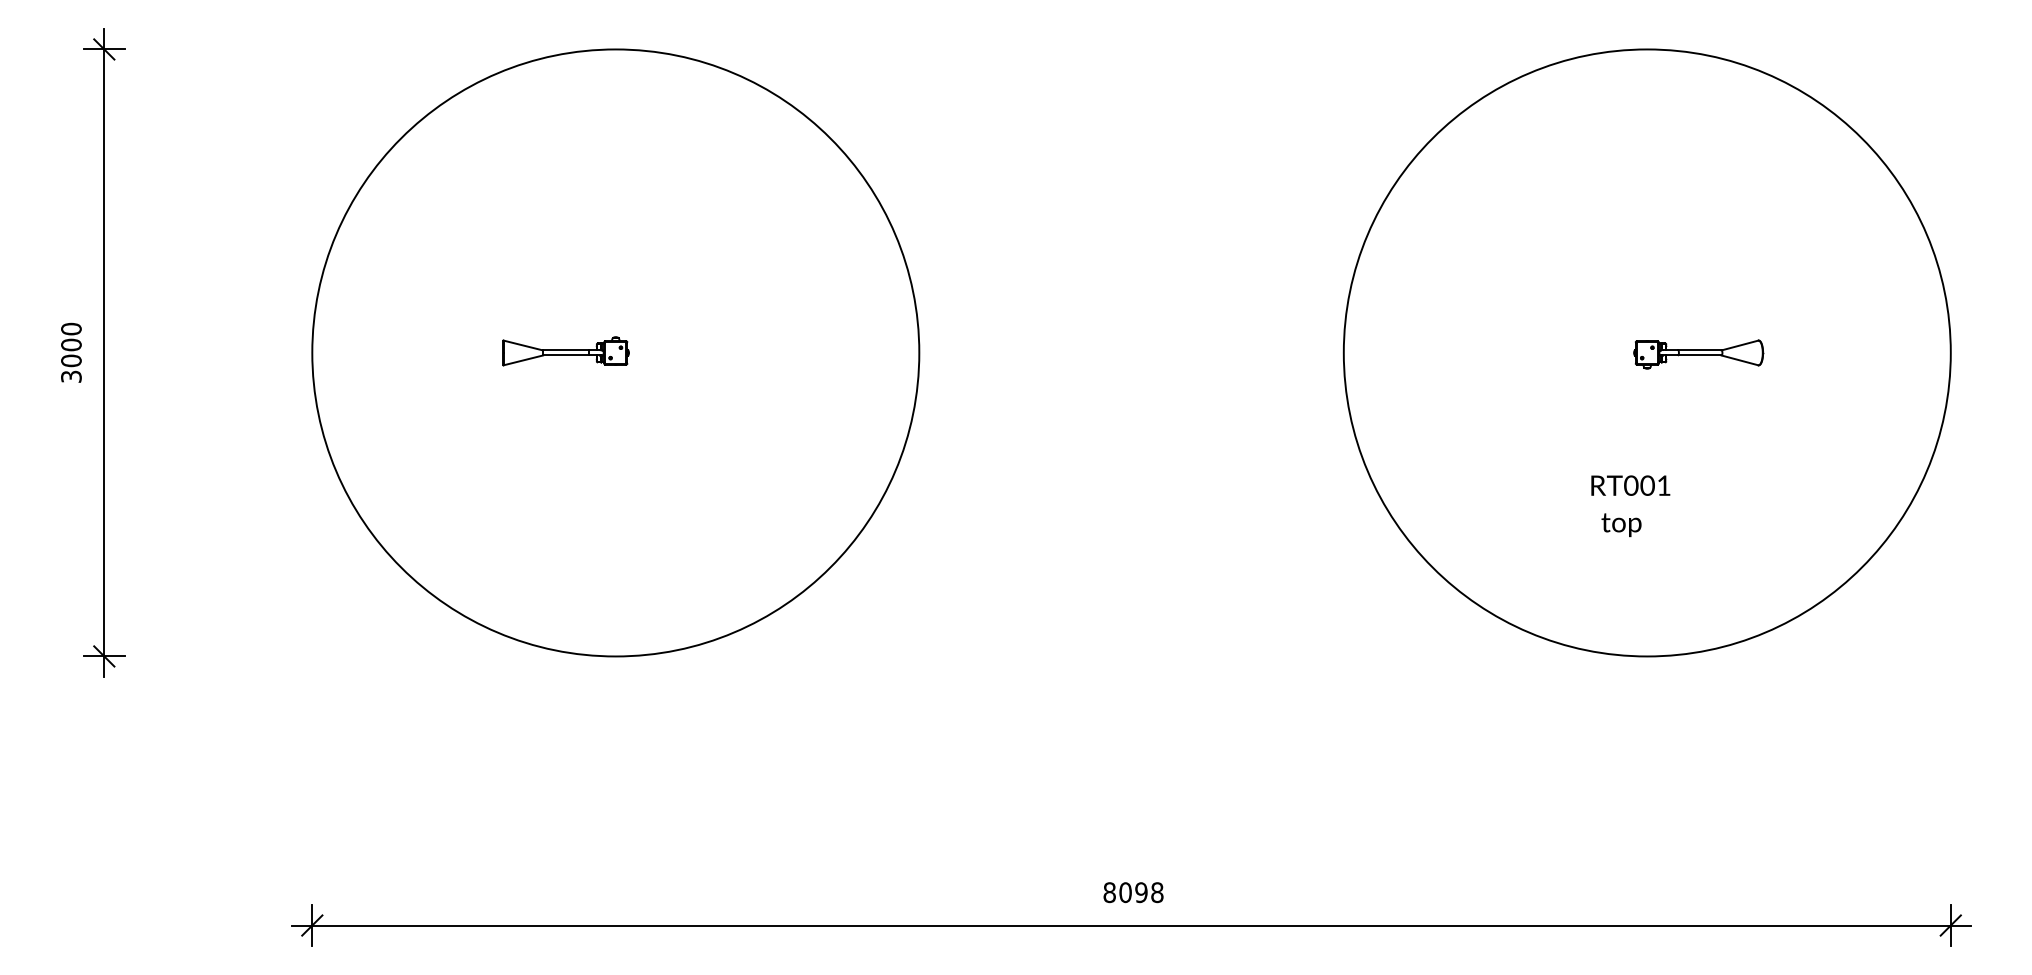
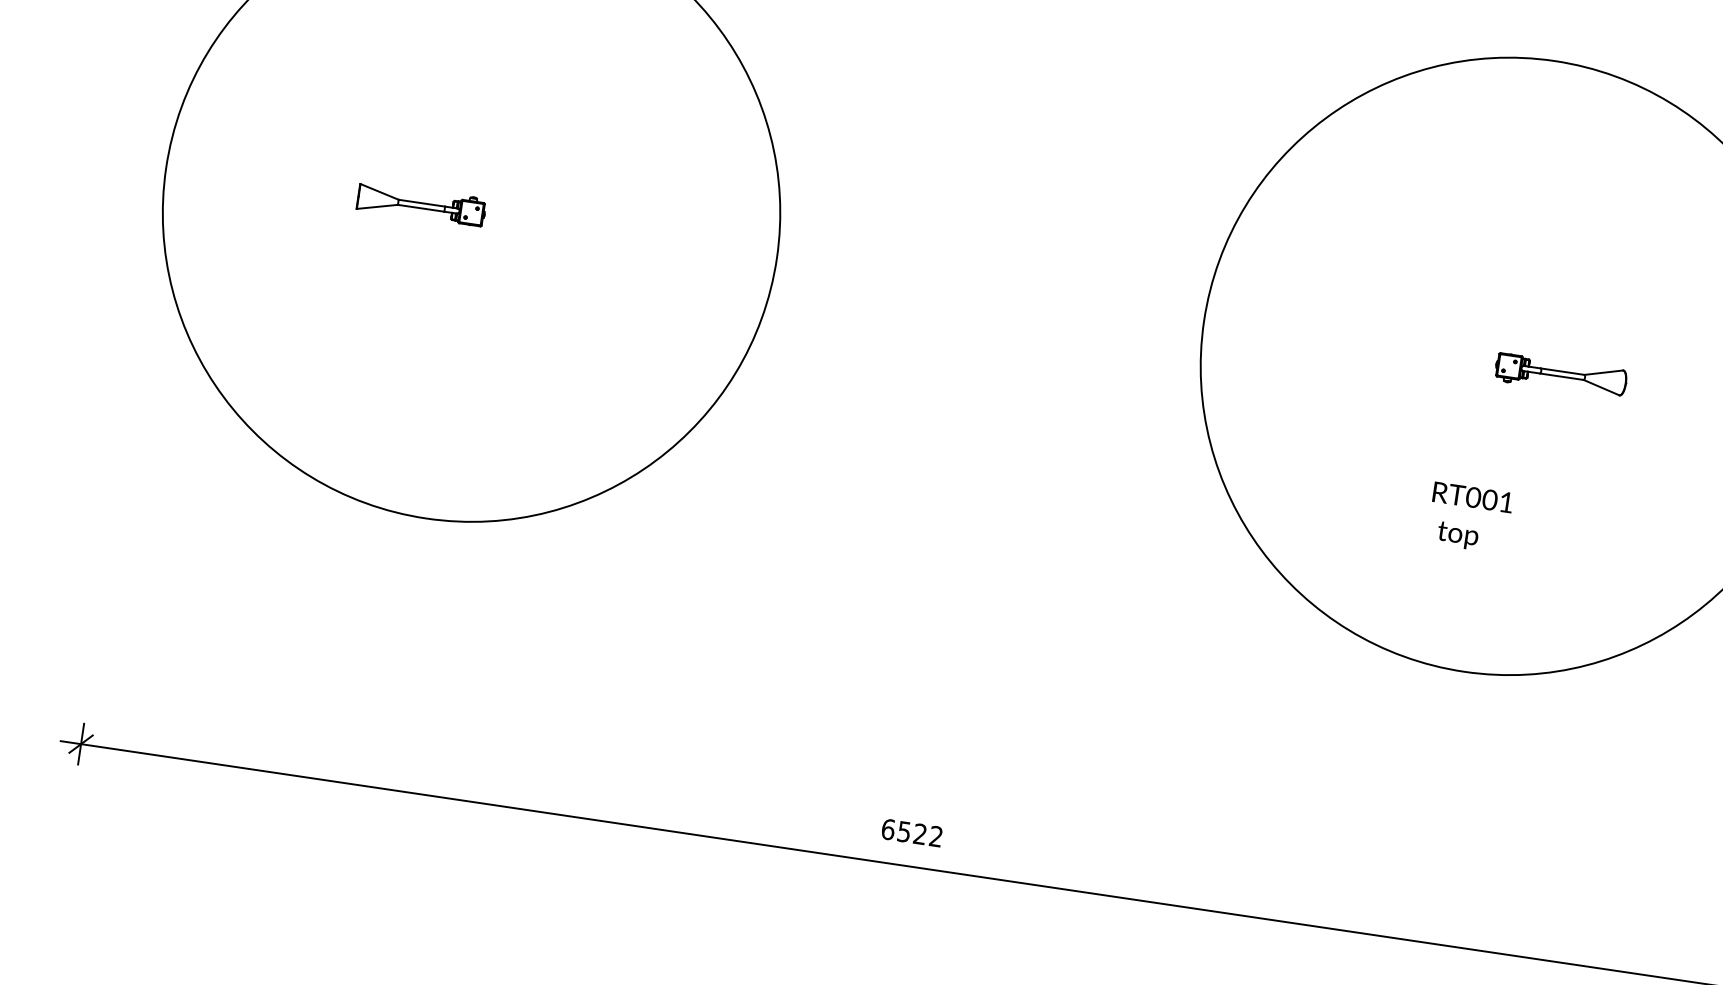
text: (1133, 892) -> (912, 832), 8098 -> 6522

